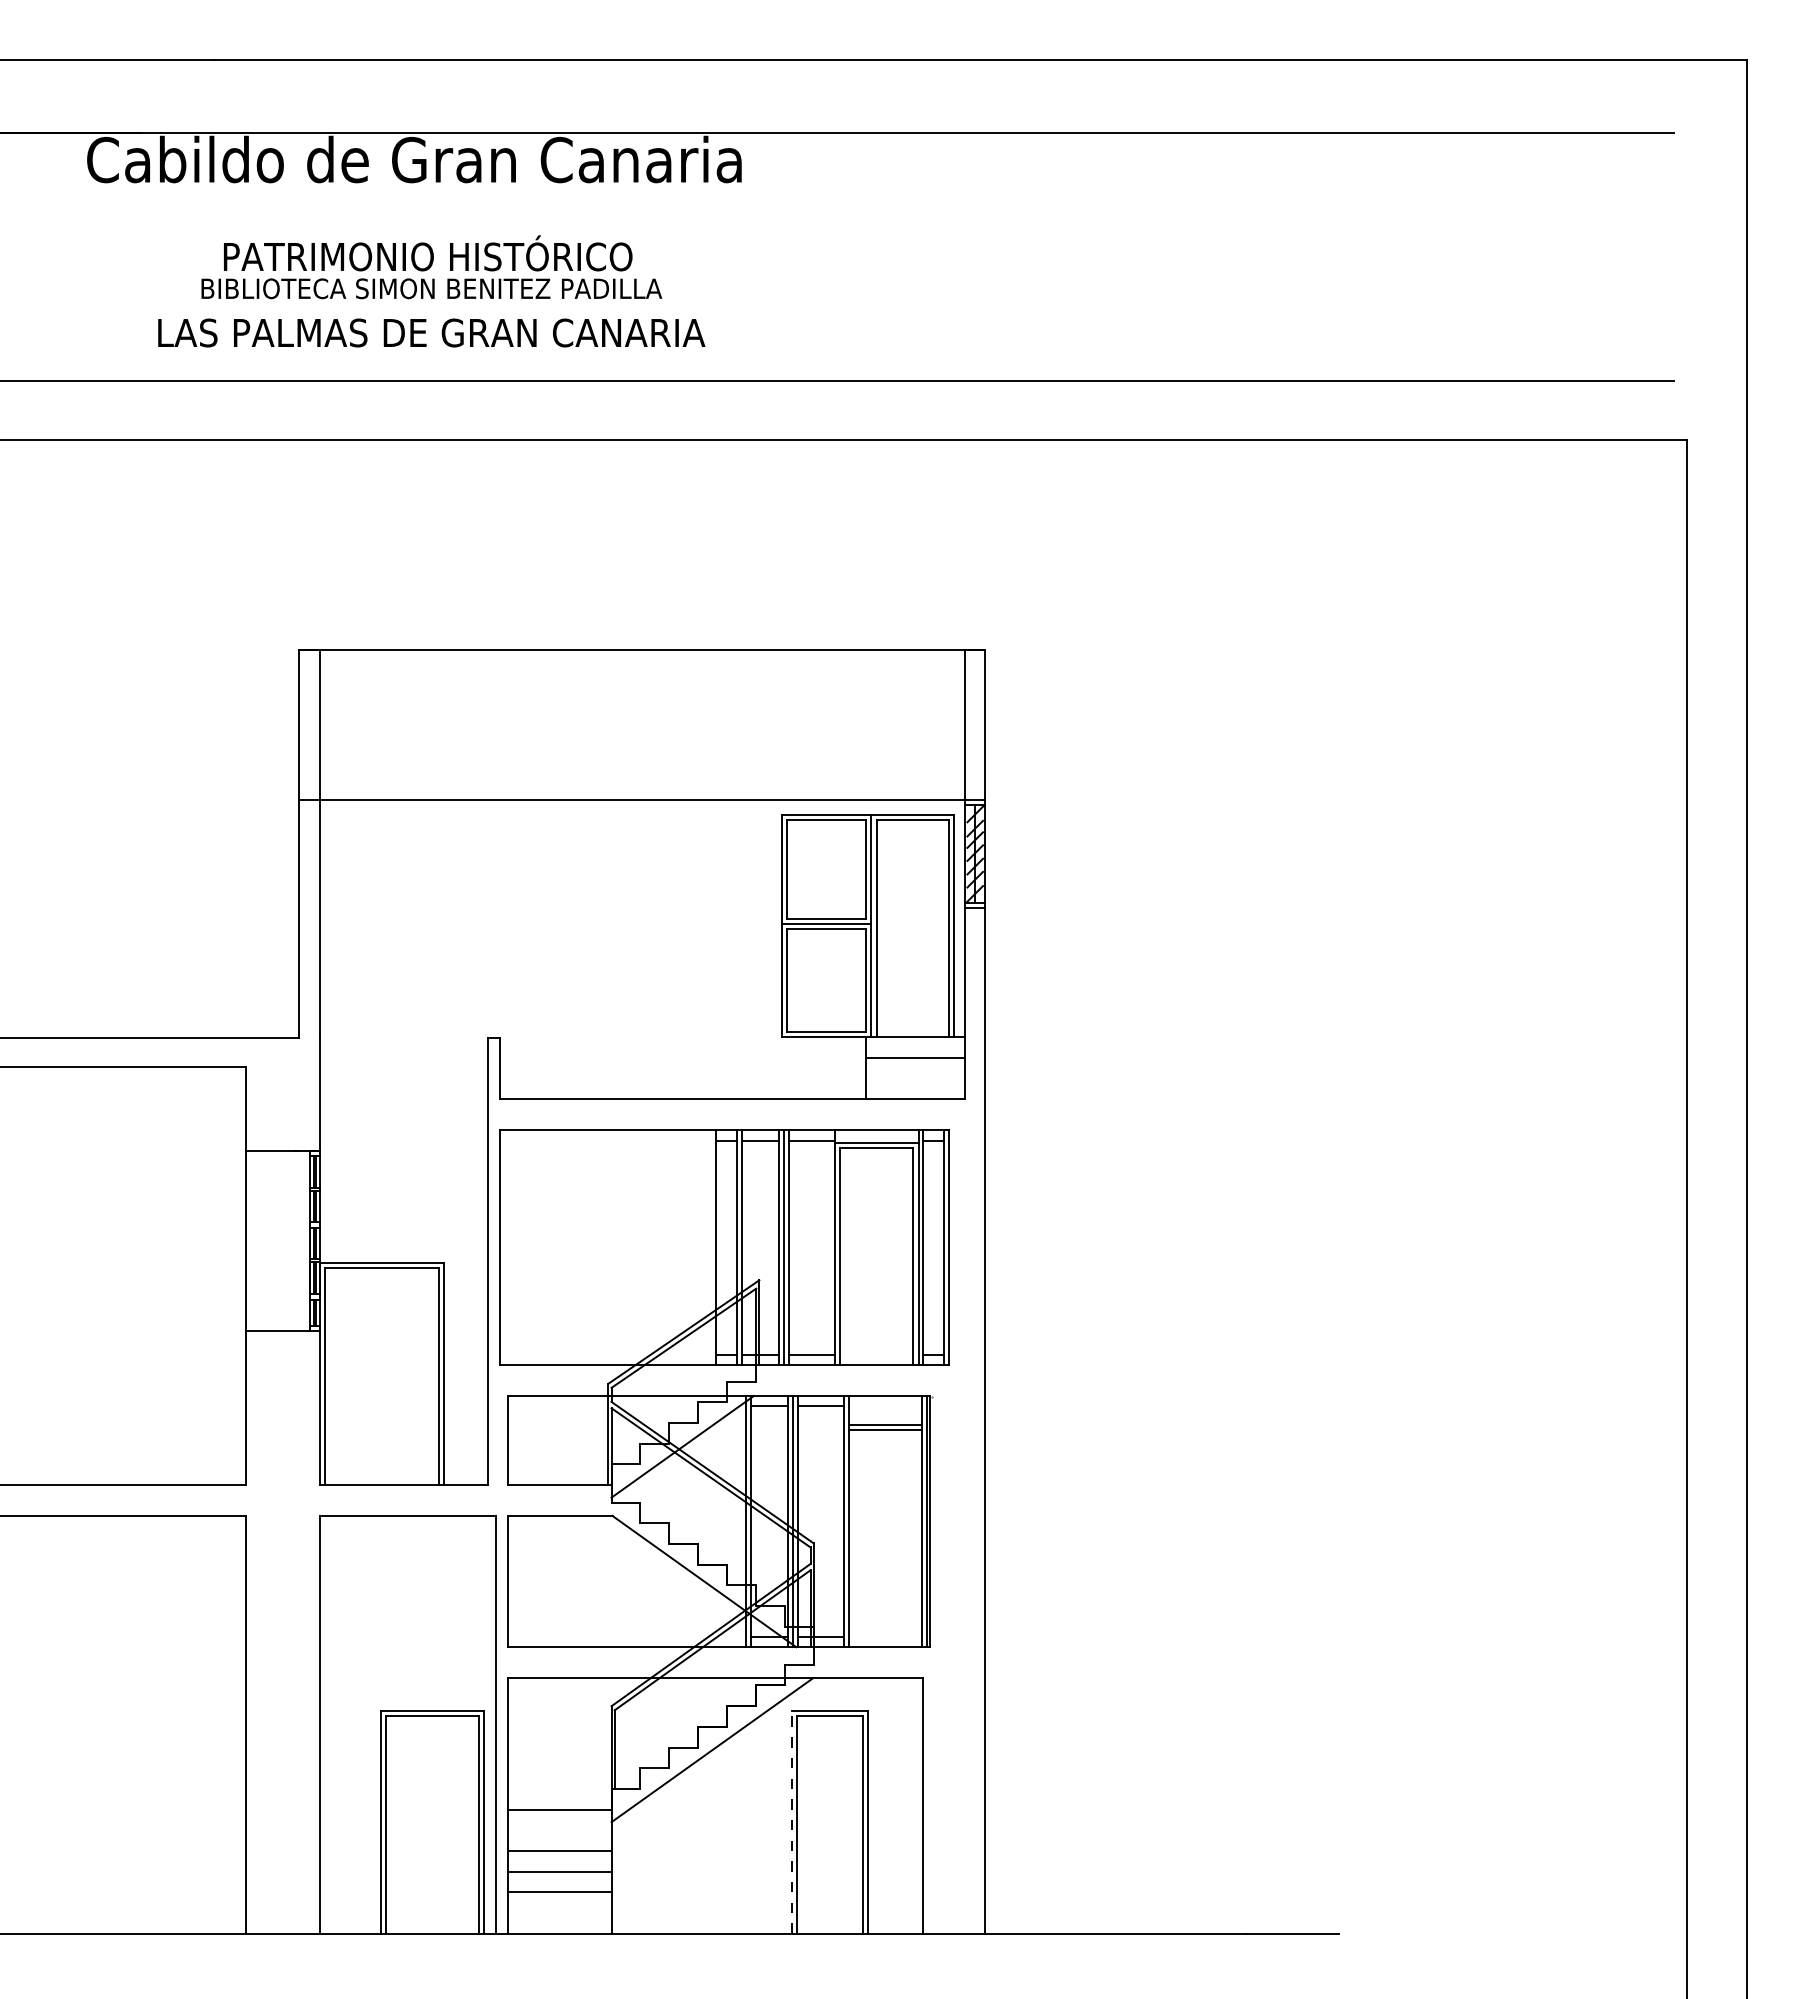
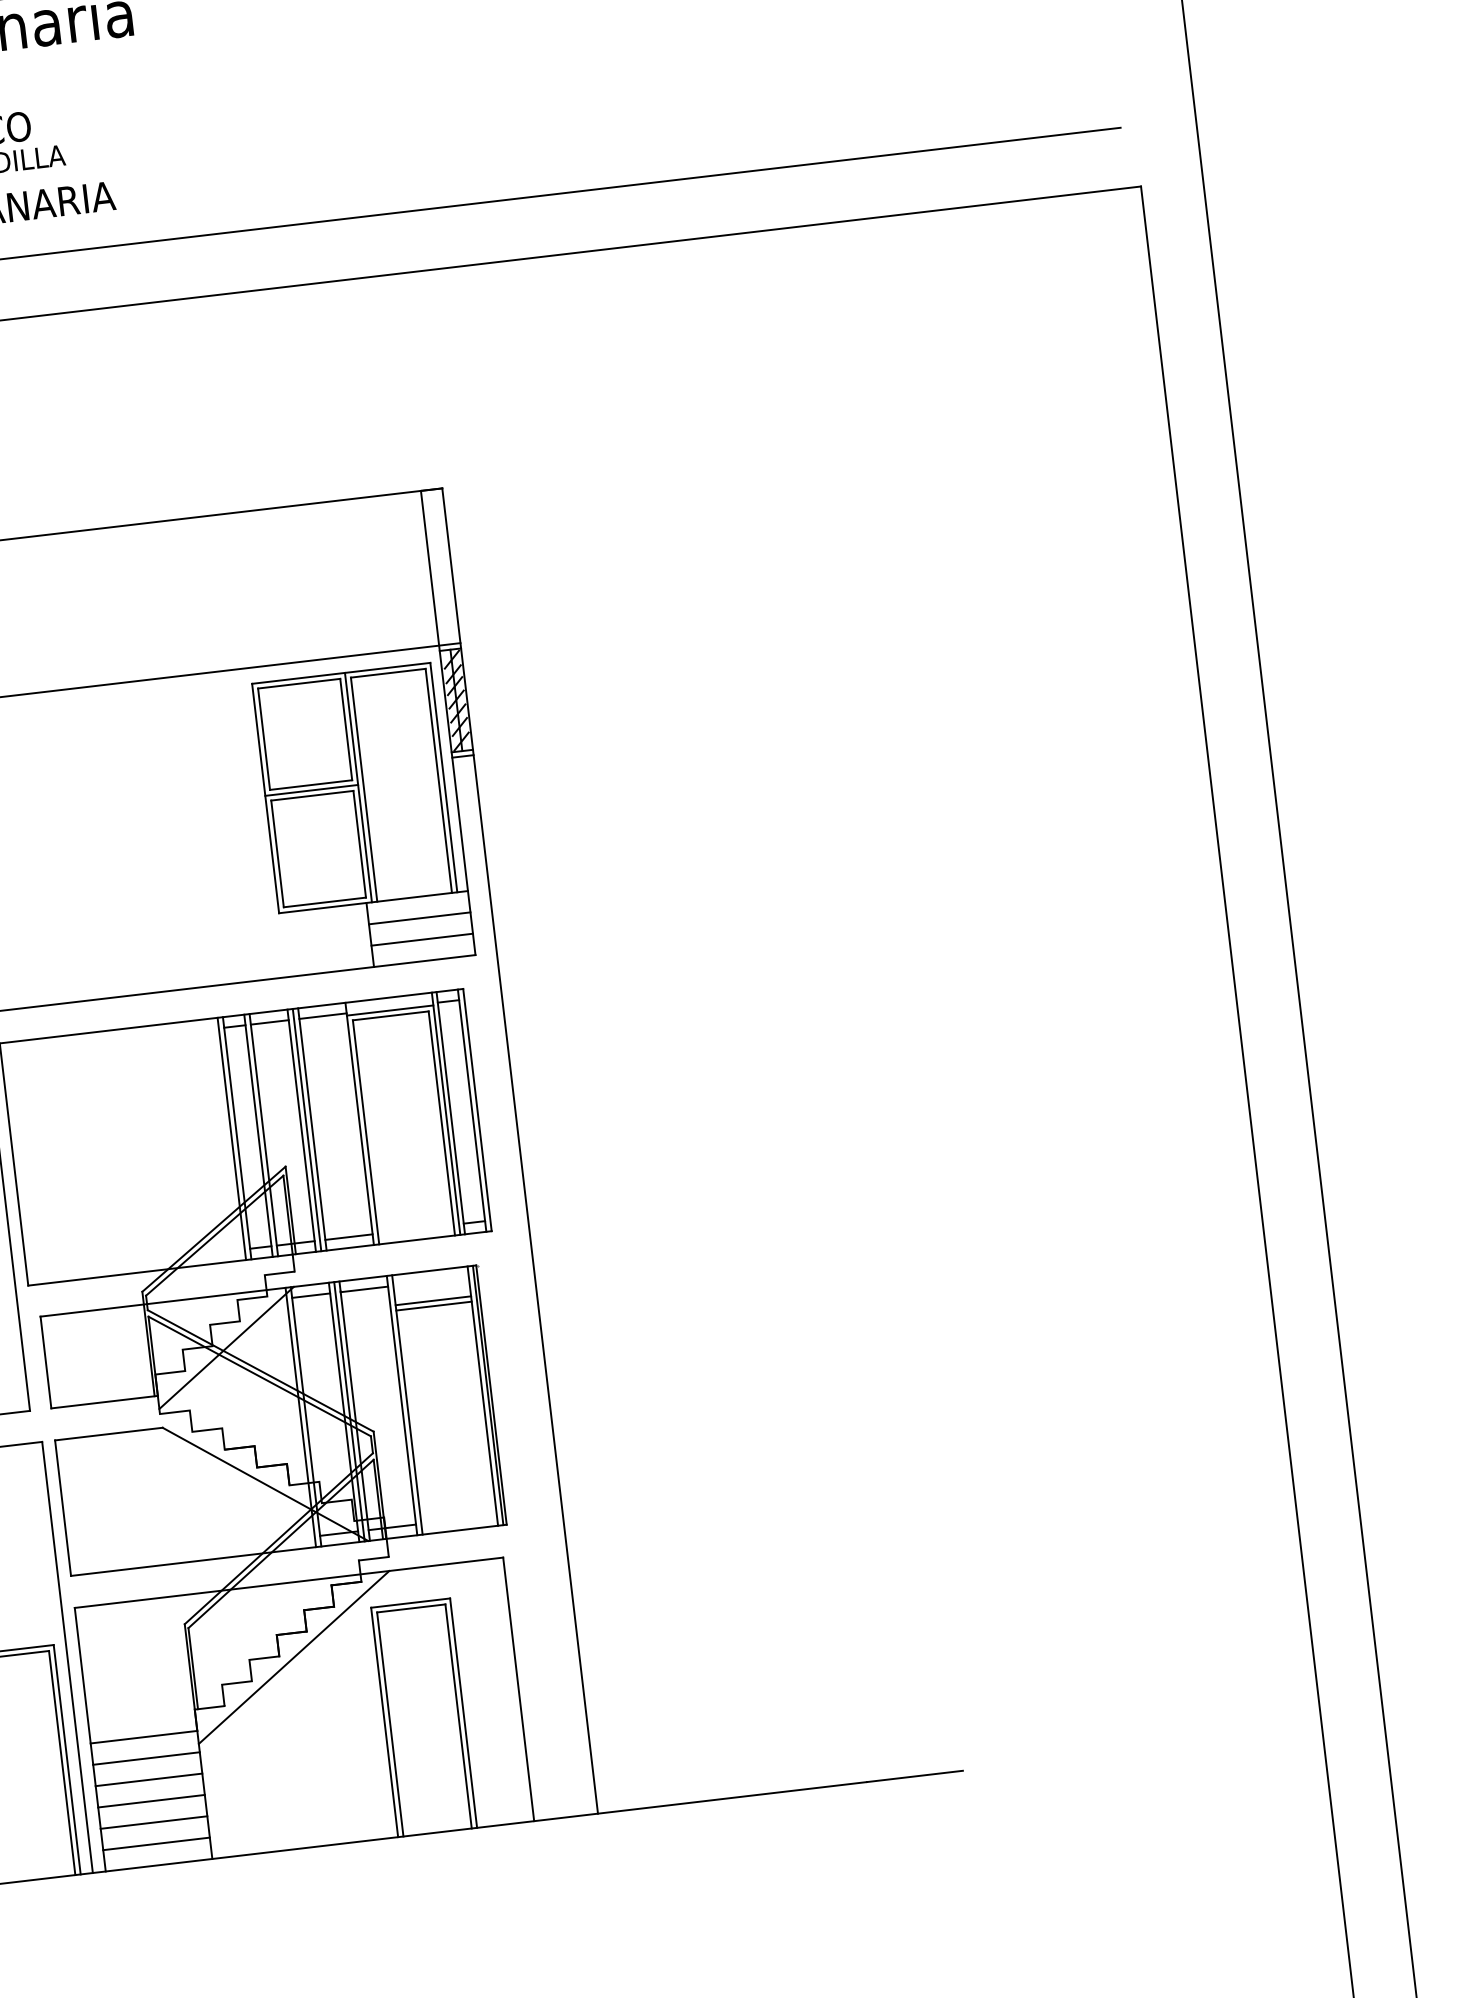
line: (915, 1078) -> (422, 939), added
line: (711, 1247) -> (232, 1138), added
line: (791, 1821) -> (384, 1721), dashed -> solid
line: (559, 1830) -> (146, 1758), added
line: (559, 1912) -> (155, 1843), added

